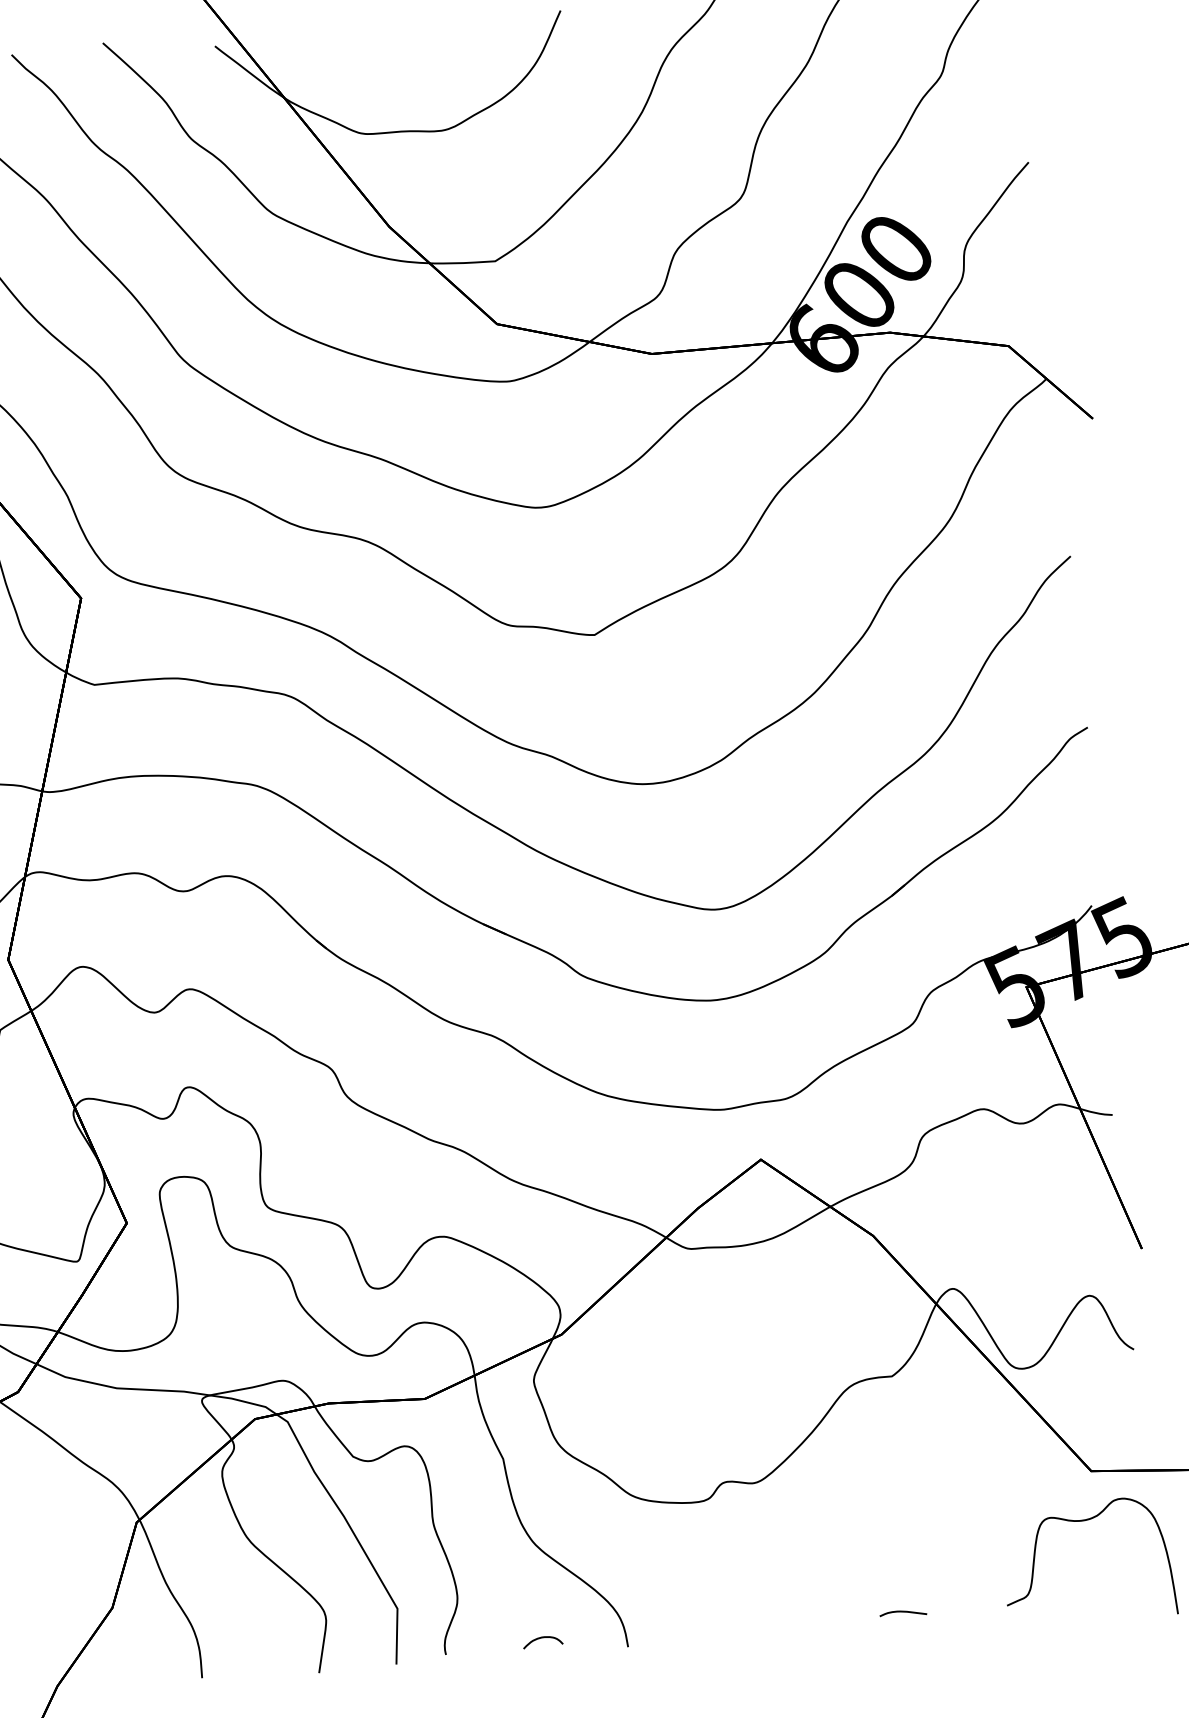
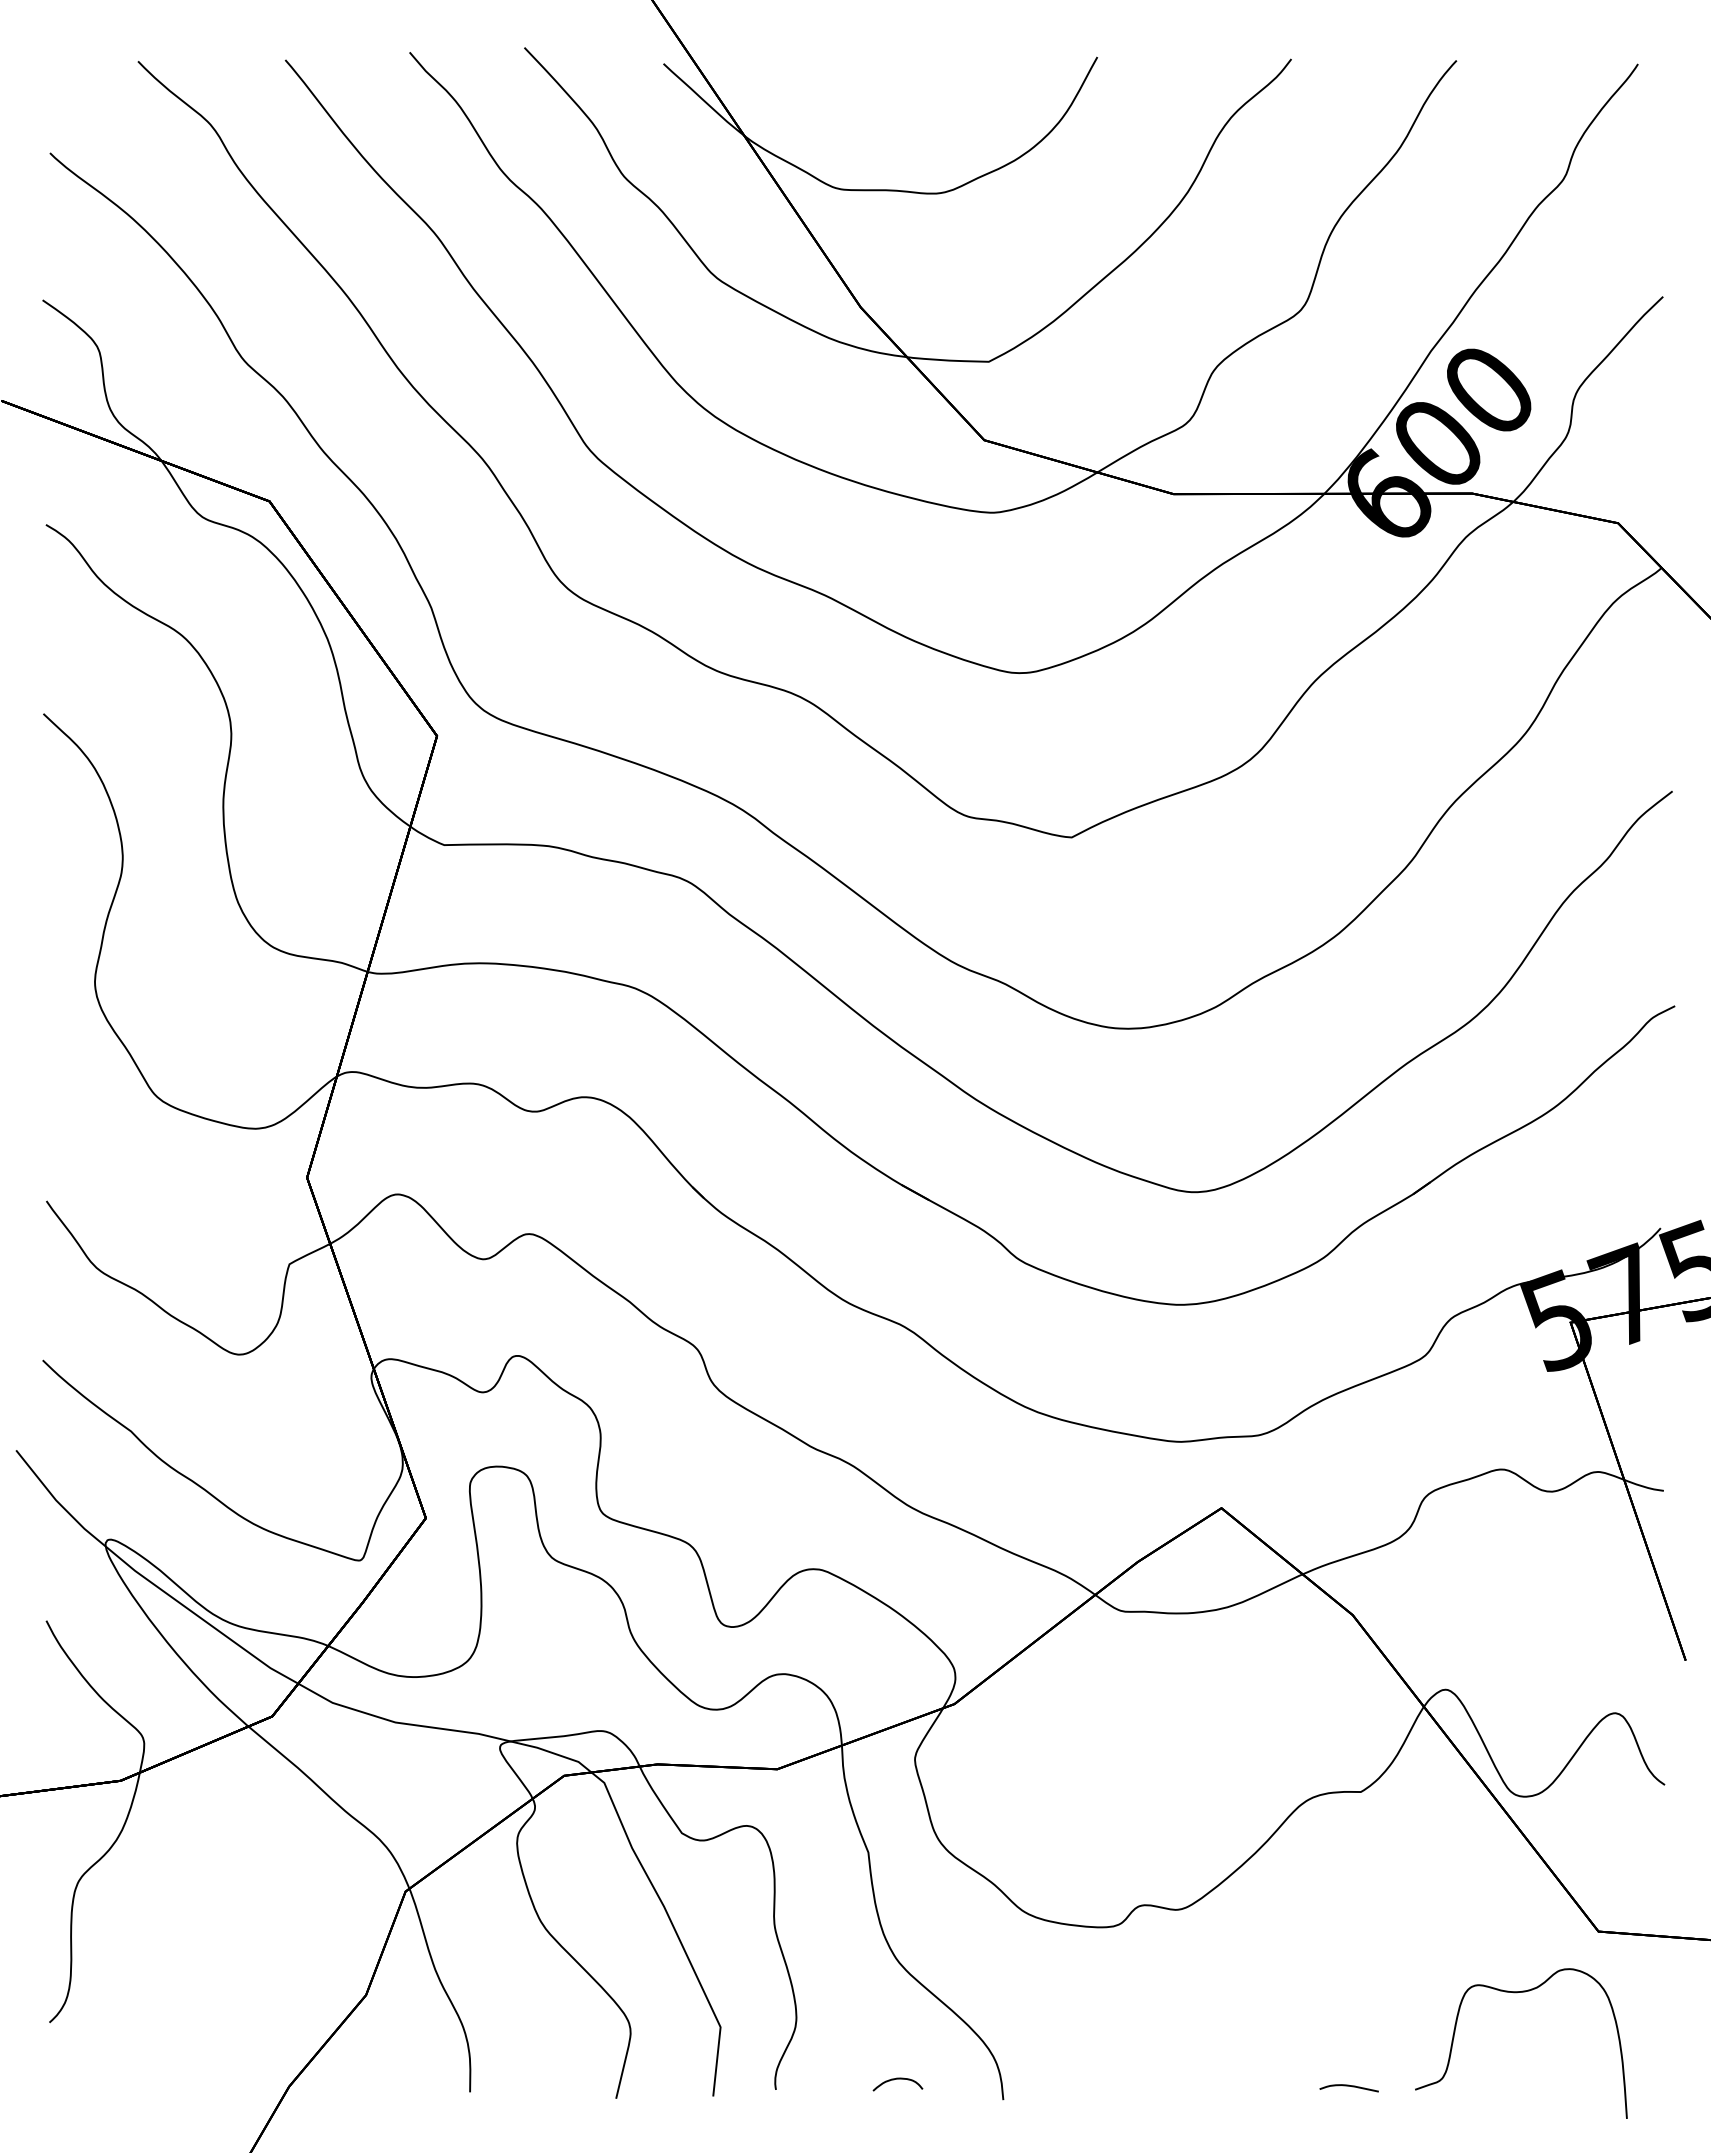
curve: (1082, 1521) -> (1517, 1993), moved

